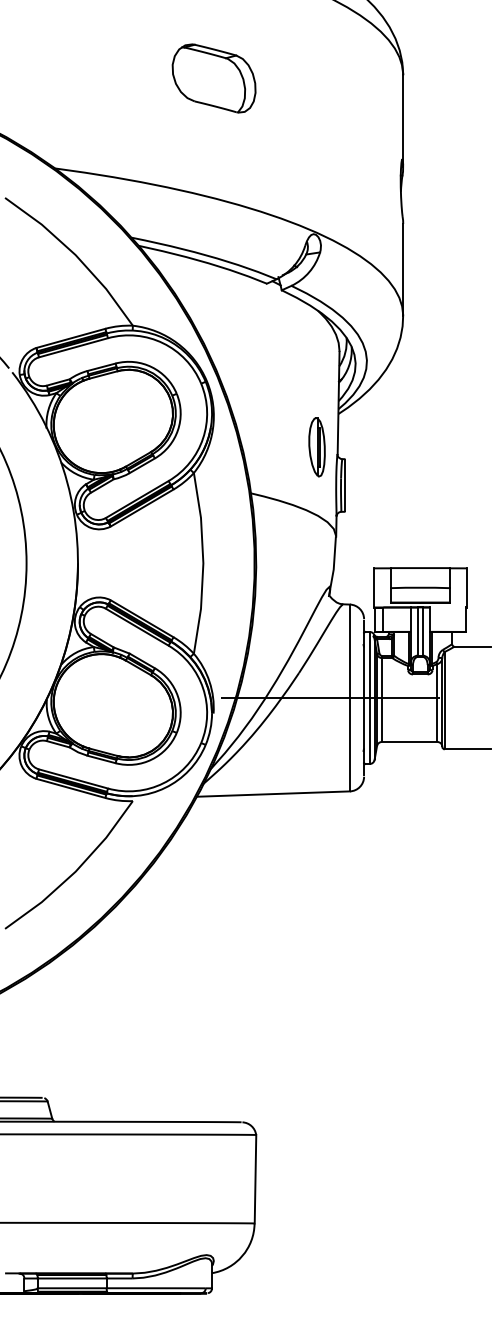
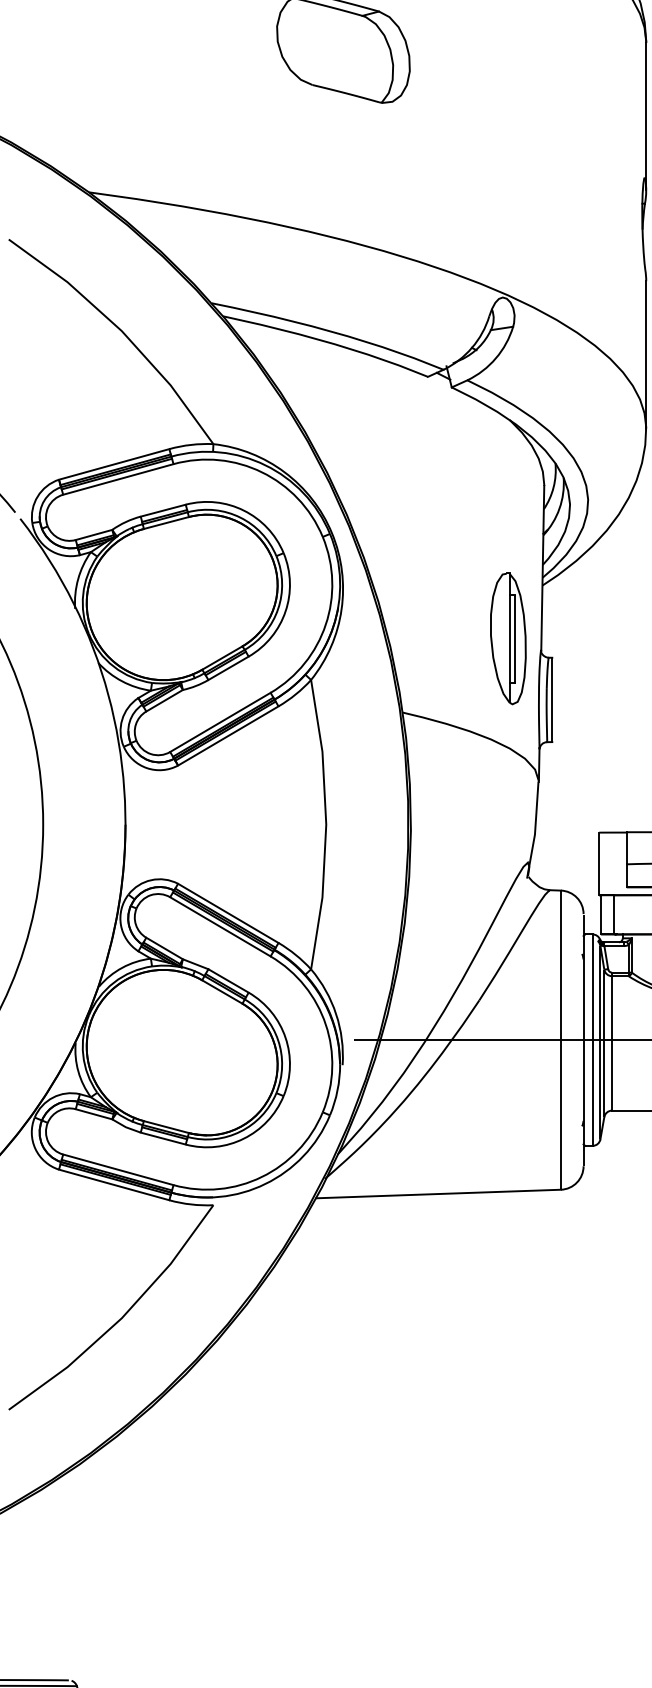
part: (316, 447) -> (507, 639), size x1.4

